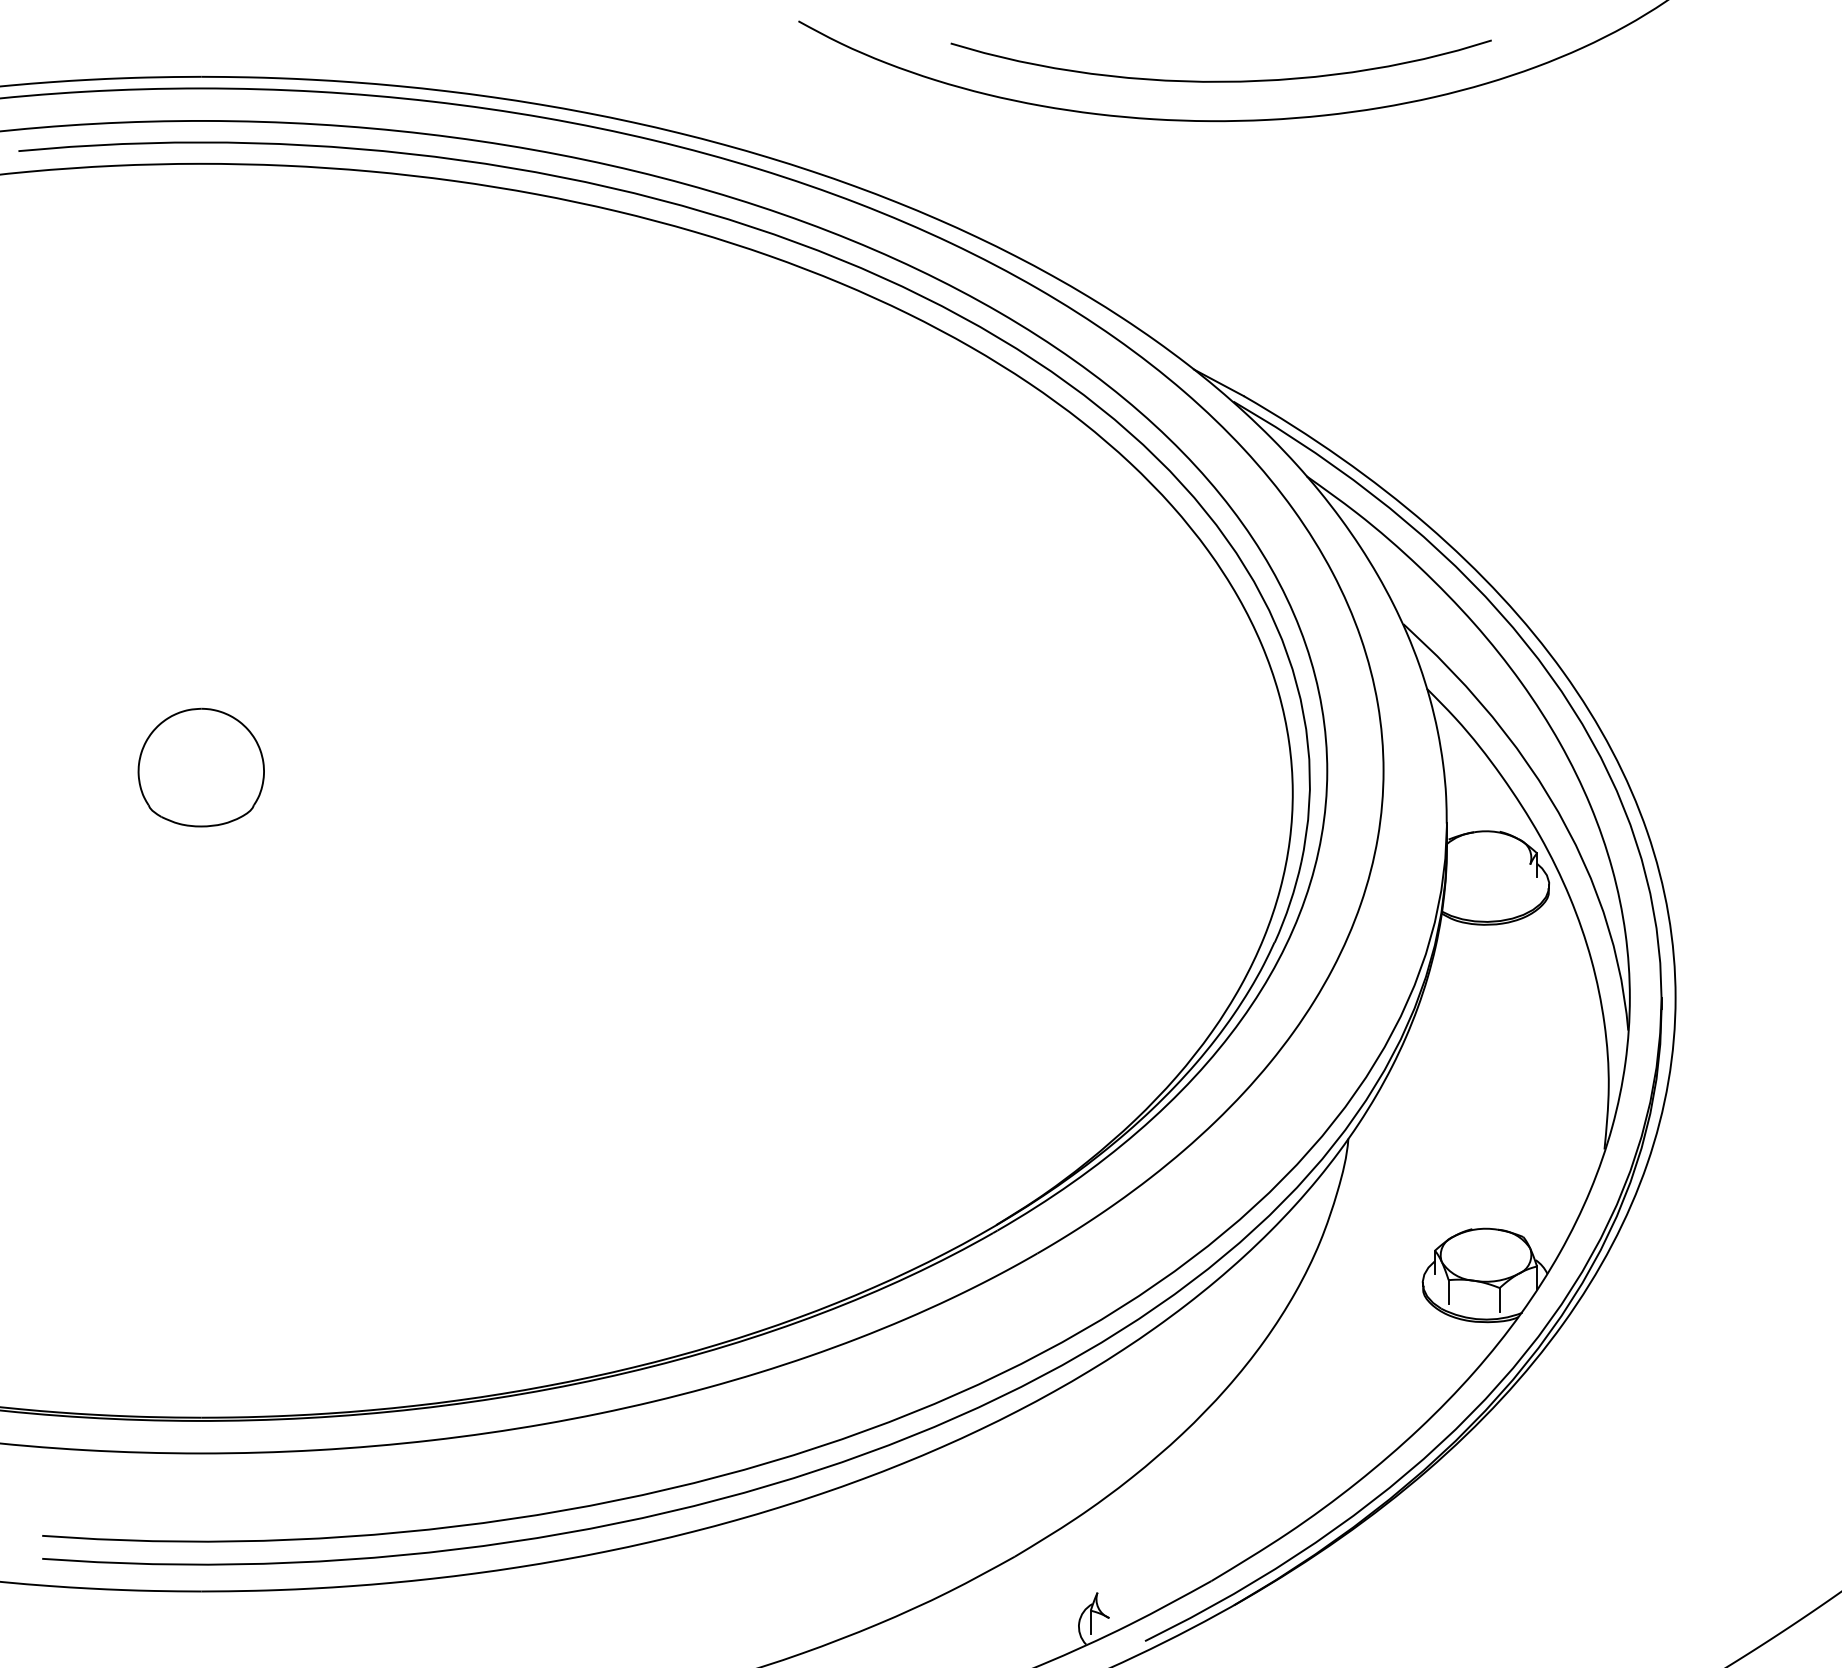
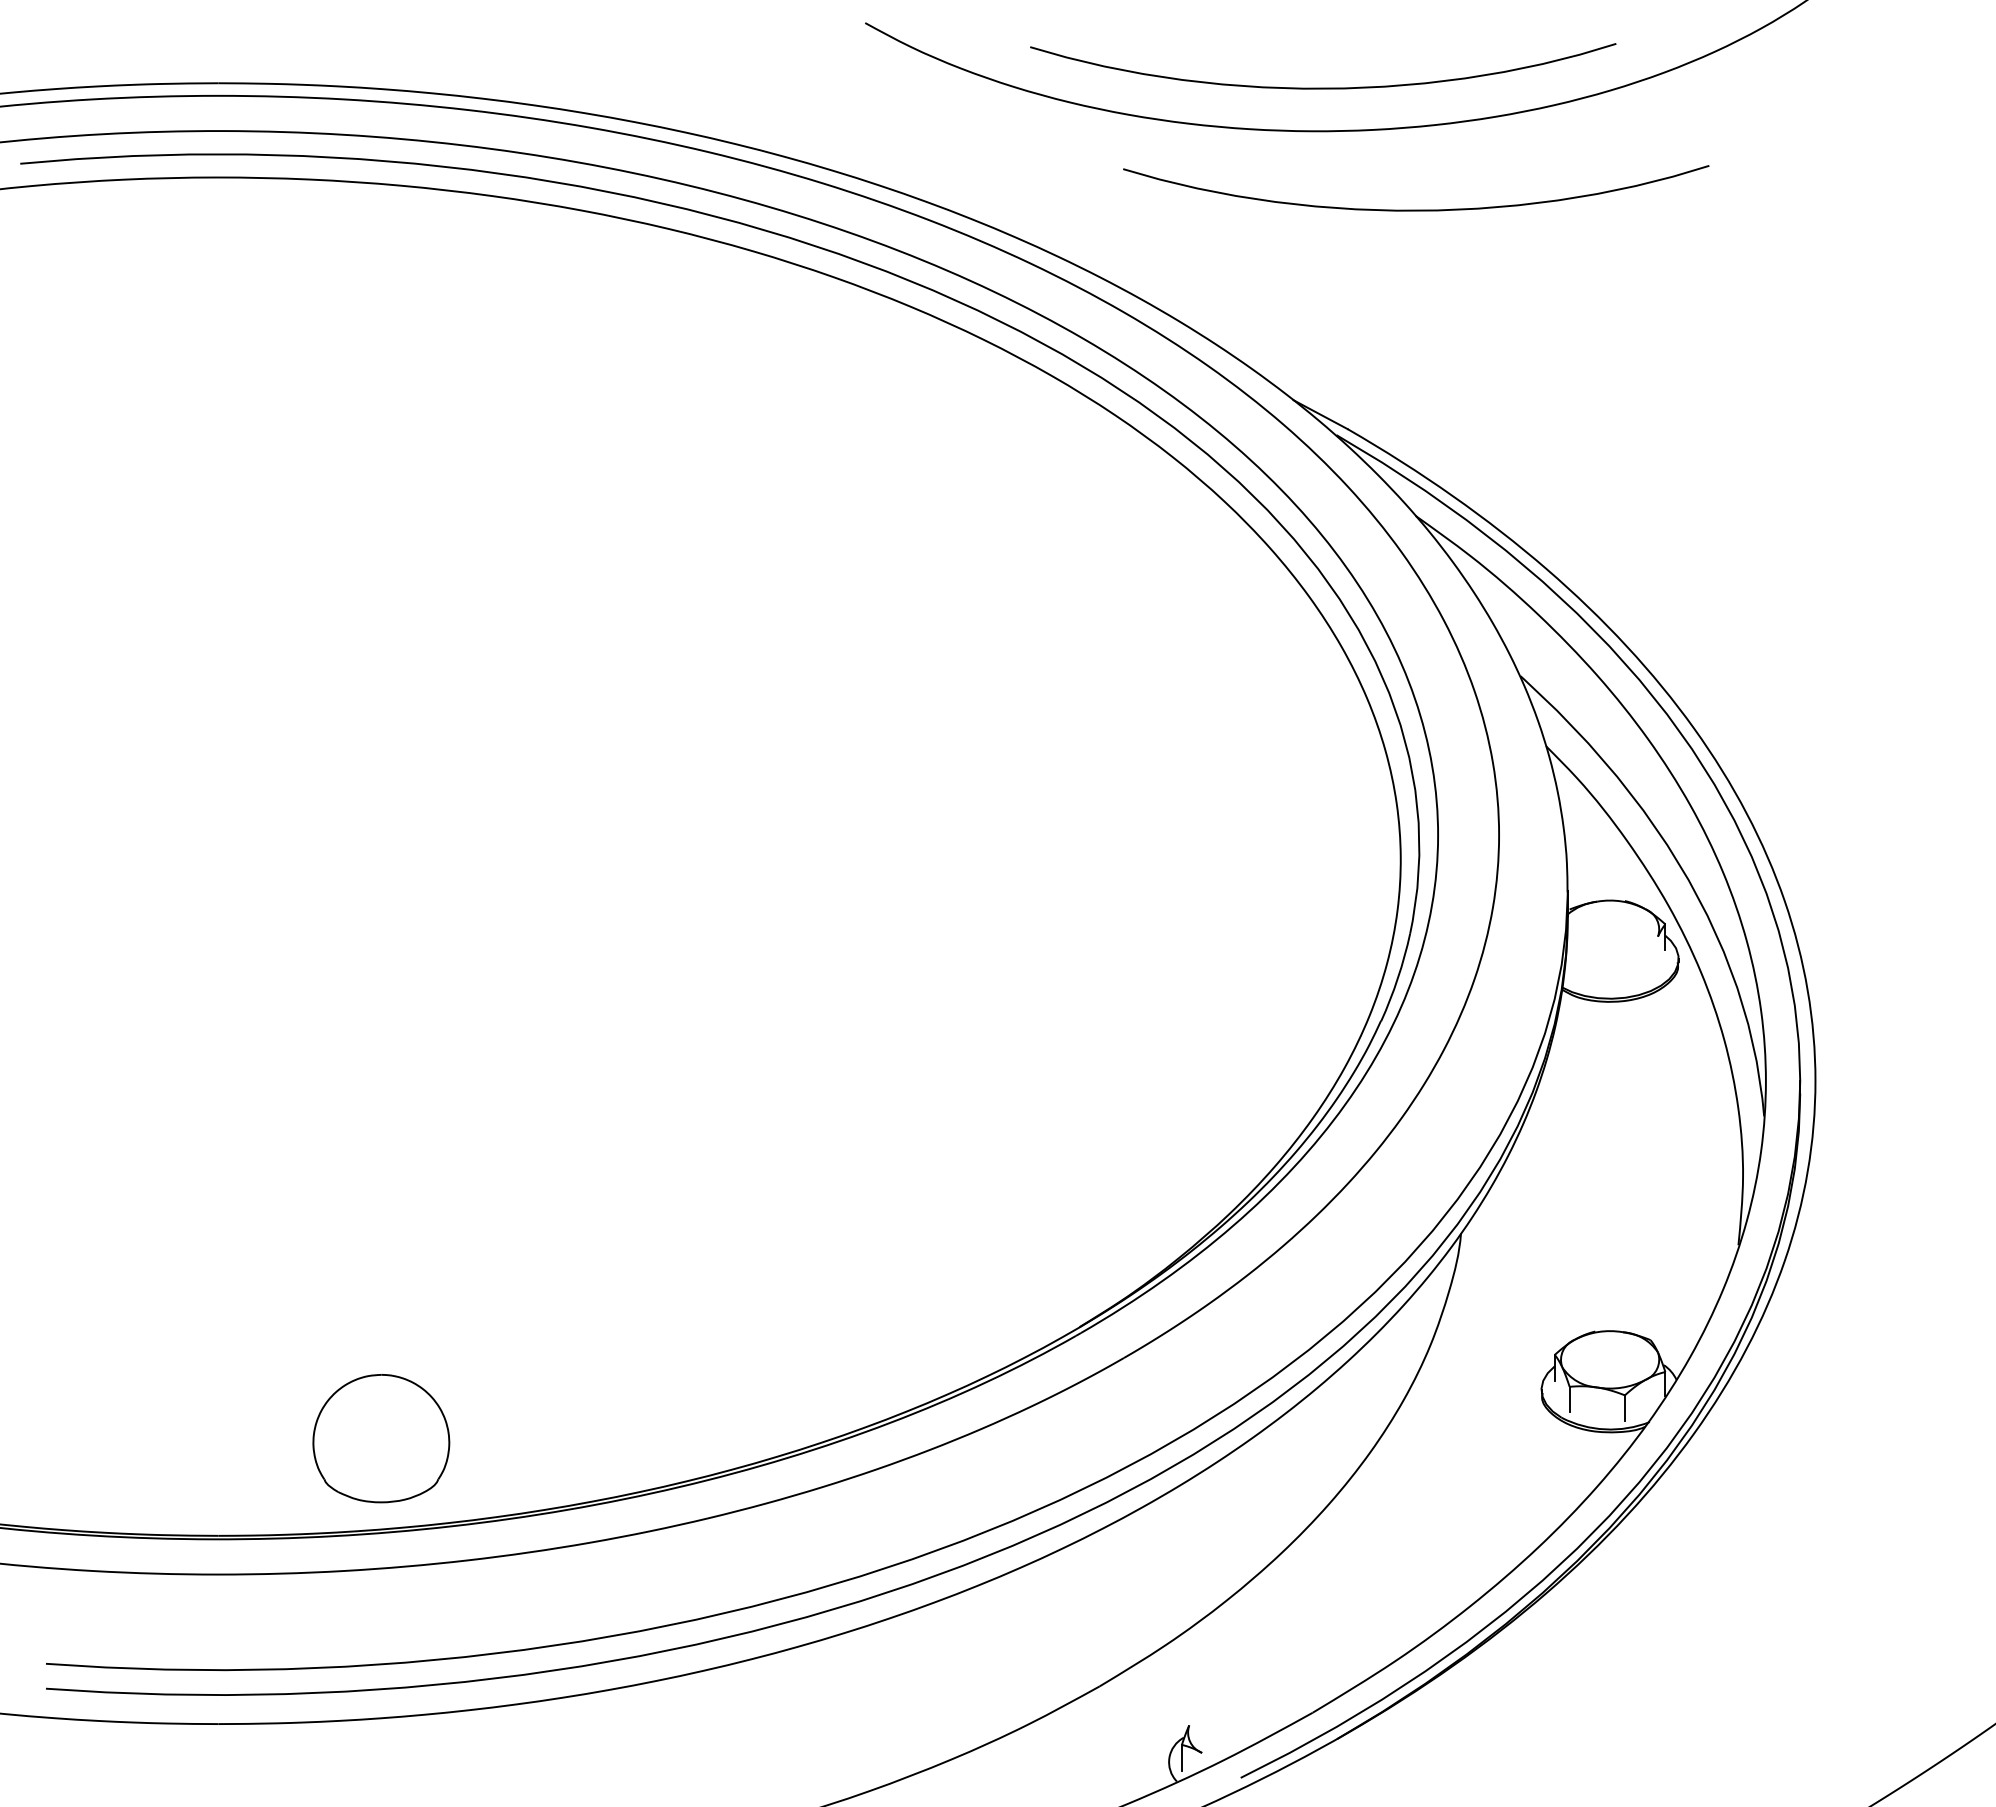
curve: (1307, 193) -> (1416, 209), added
part: (201, 767) -> (381, 1438), moved

